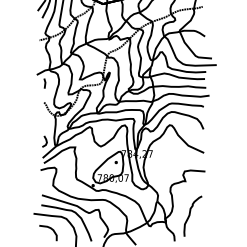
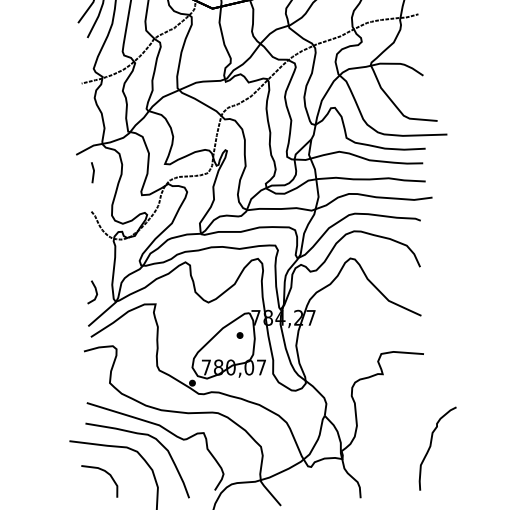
curve: (190, 215) -> (432, 446), moved

